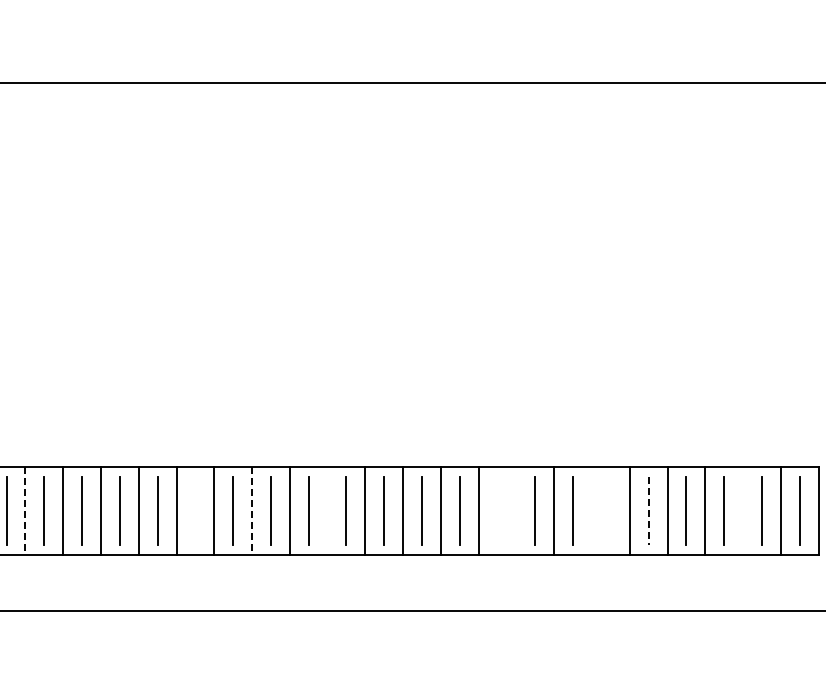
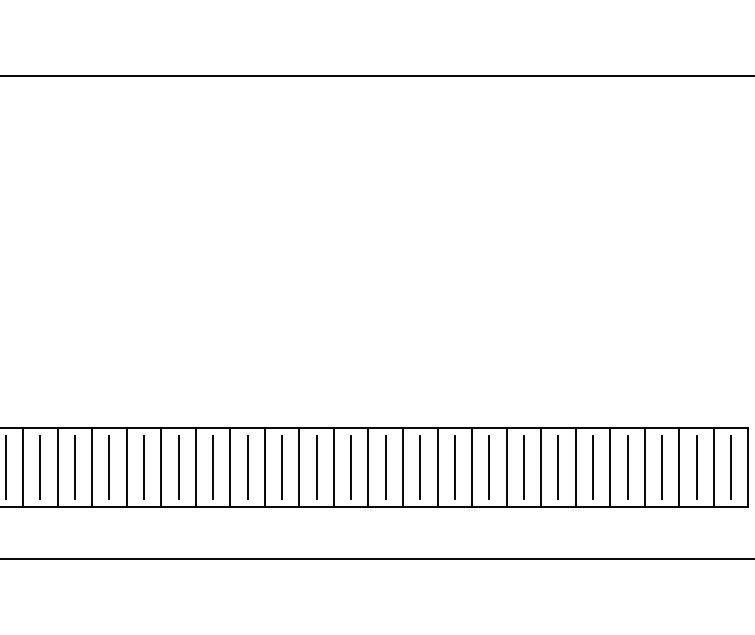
line: (194, 510) -> (177, 466), added
line: (327, 510) -> (299, 466), added
line: (497, 510) -> (454, 466), added
line: (516, 510) -> (472, 466), added
line: (592, 510) -> (541, 466), added
line: (610, 510) -> (558, 466), added
line: (743, 510) -> (679, 466), added
line: (25, 511) -> (23, 467), dashed -> solid
line: (252, 511) -> (230, 467), dashed -> solid
line: (648, 511) -> (592, 467), dashed -> solid

